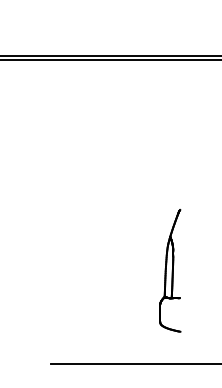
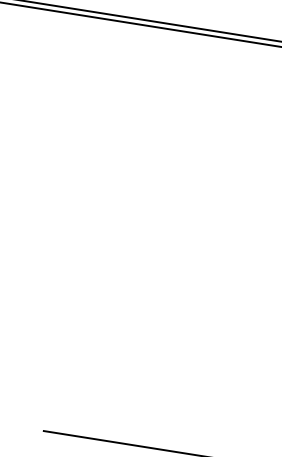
part: (170, 270) -> (225, 329), removed

